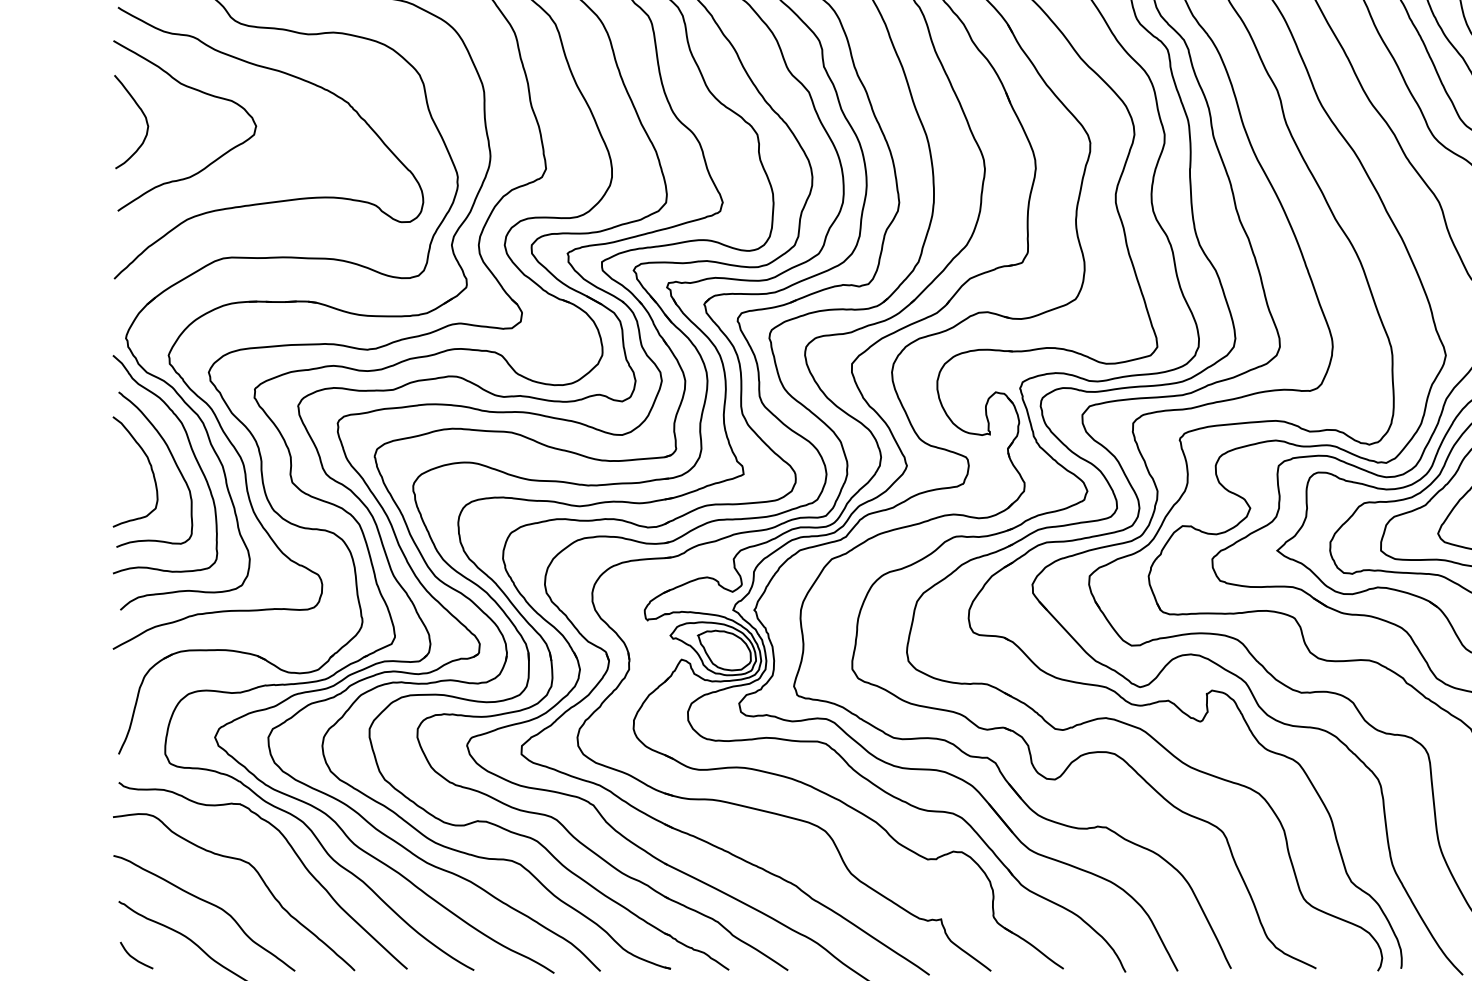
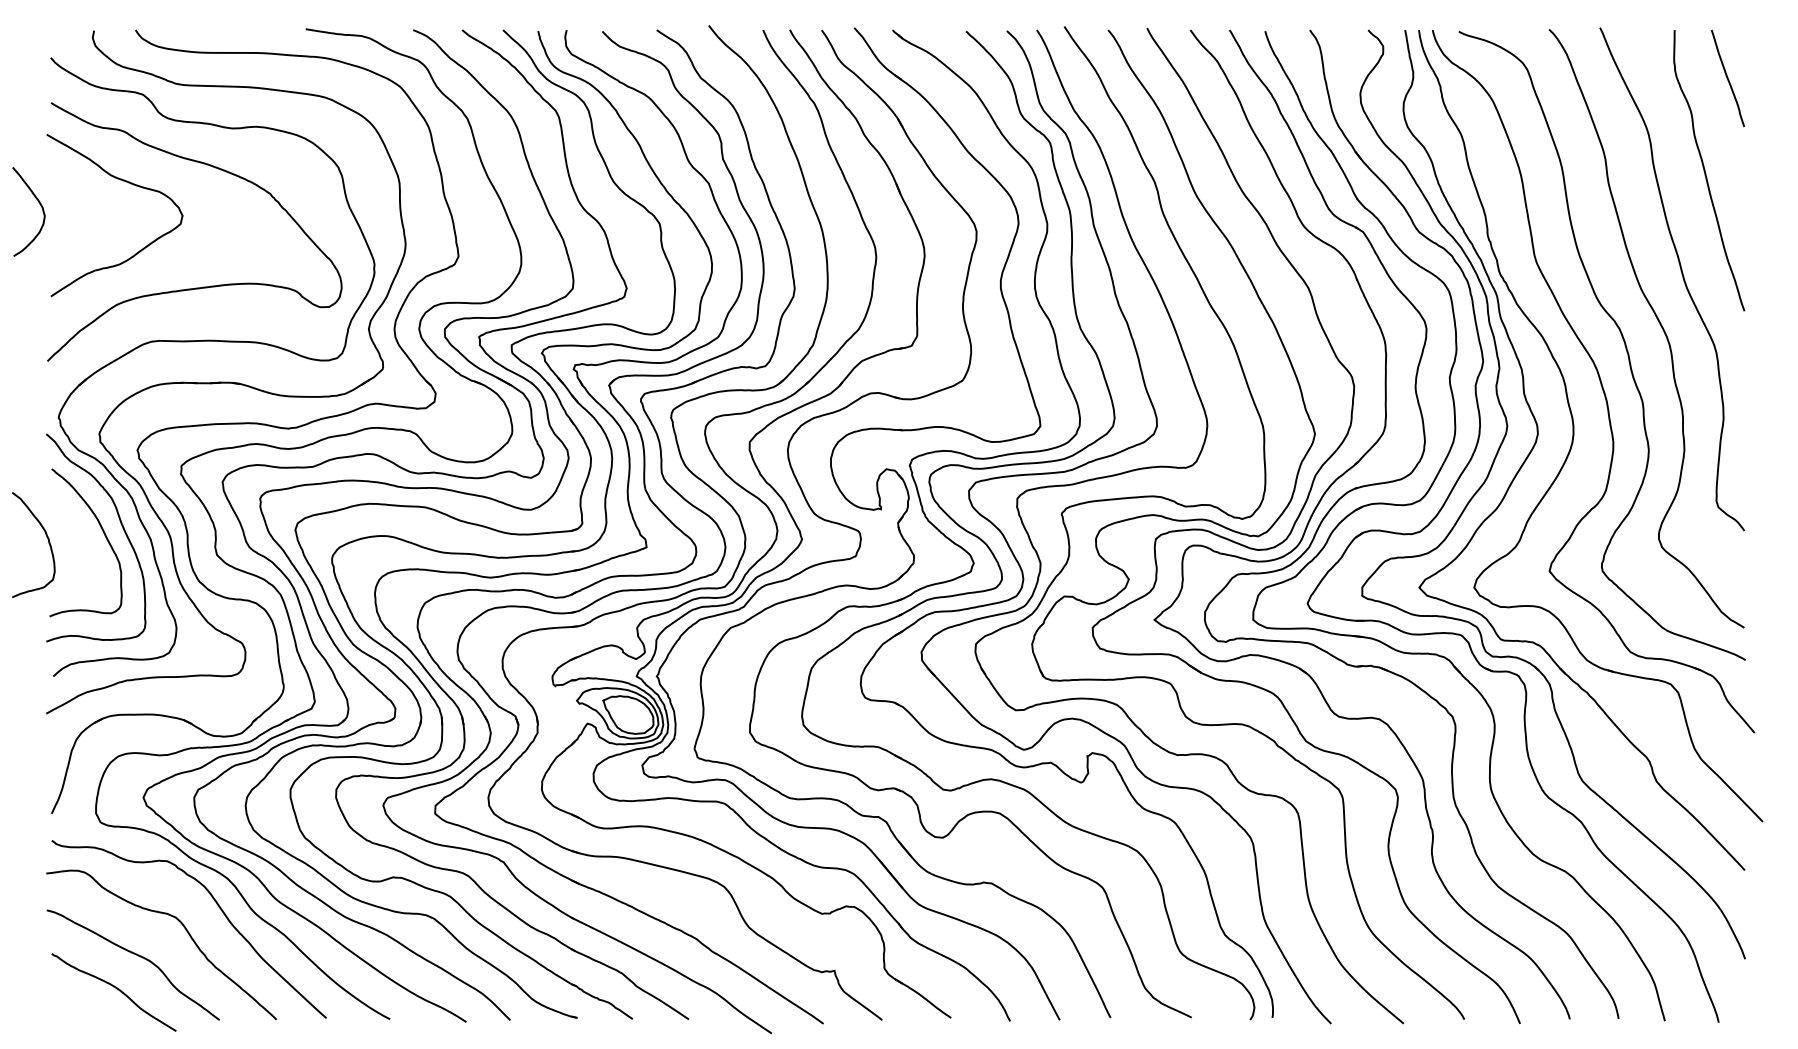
curve: (143, 116) -> (40, 206), moved
curve: (148, 464) -> (46, 537), moved
curve: (135, 957) -> (67, 1007), removed

